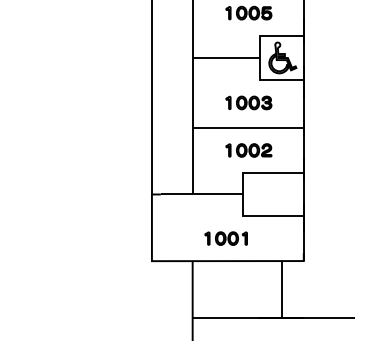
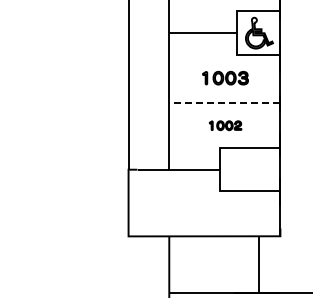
line: (248, 127) -> (225, 102), solid -> dashed
part: (248, 150) -> (225, 125), size x0.7
part: (225, 238) -> (202, 213), removed

